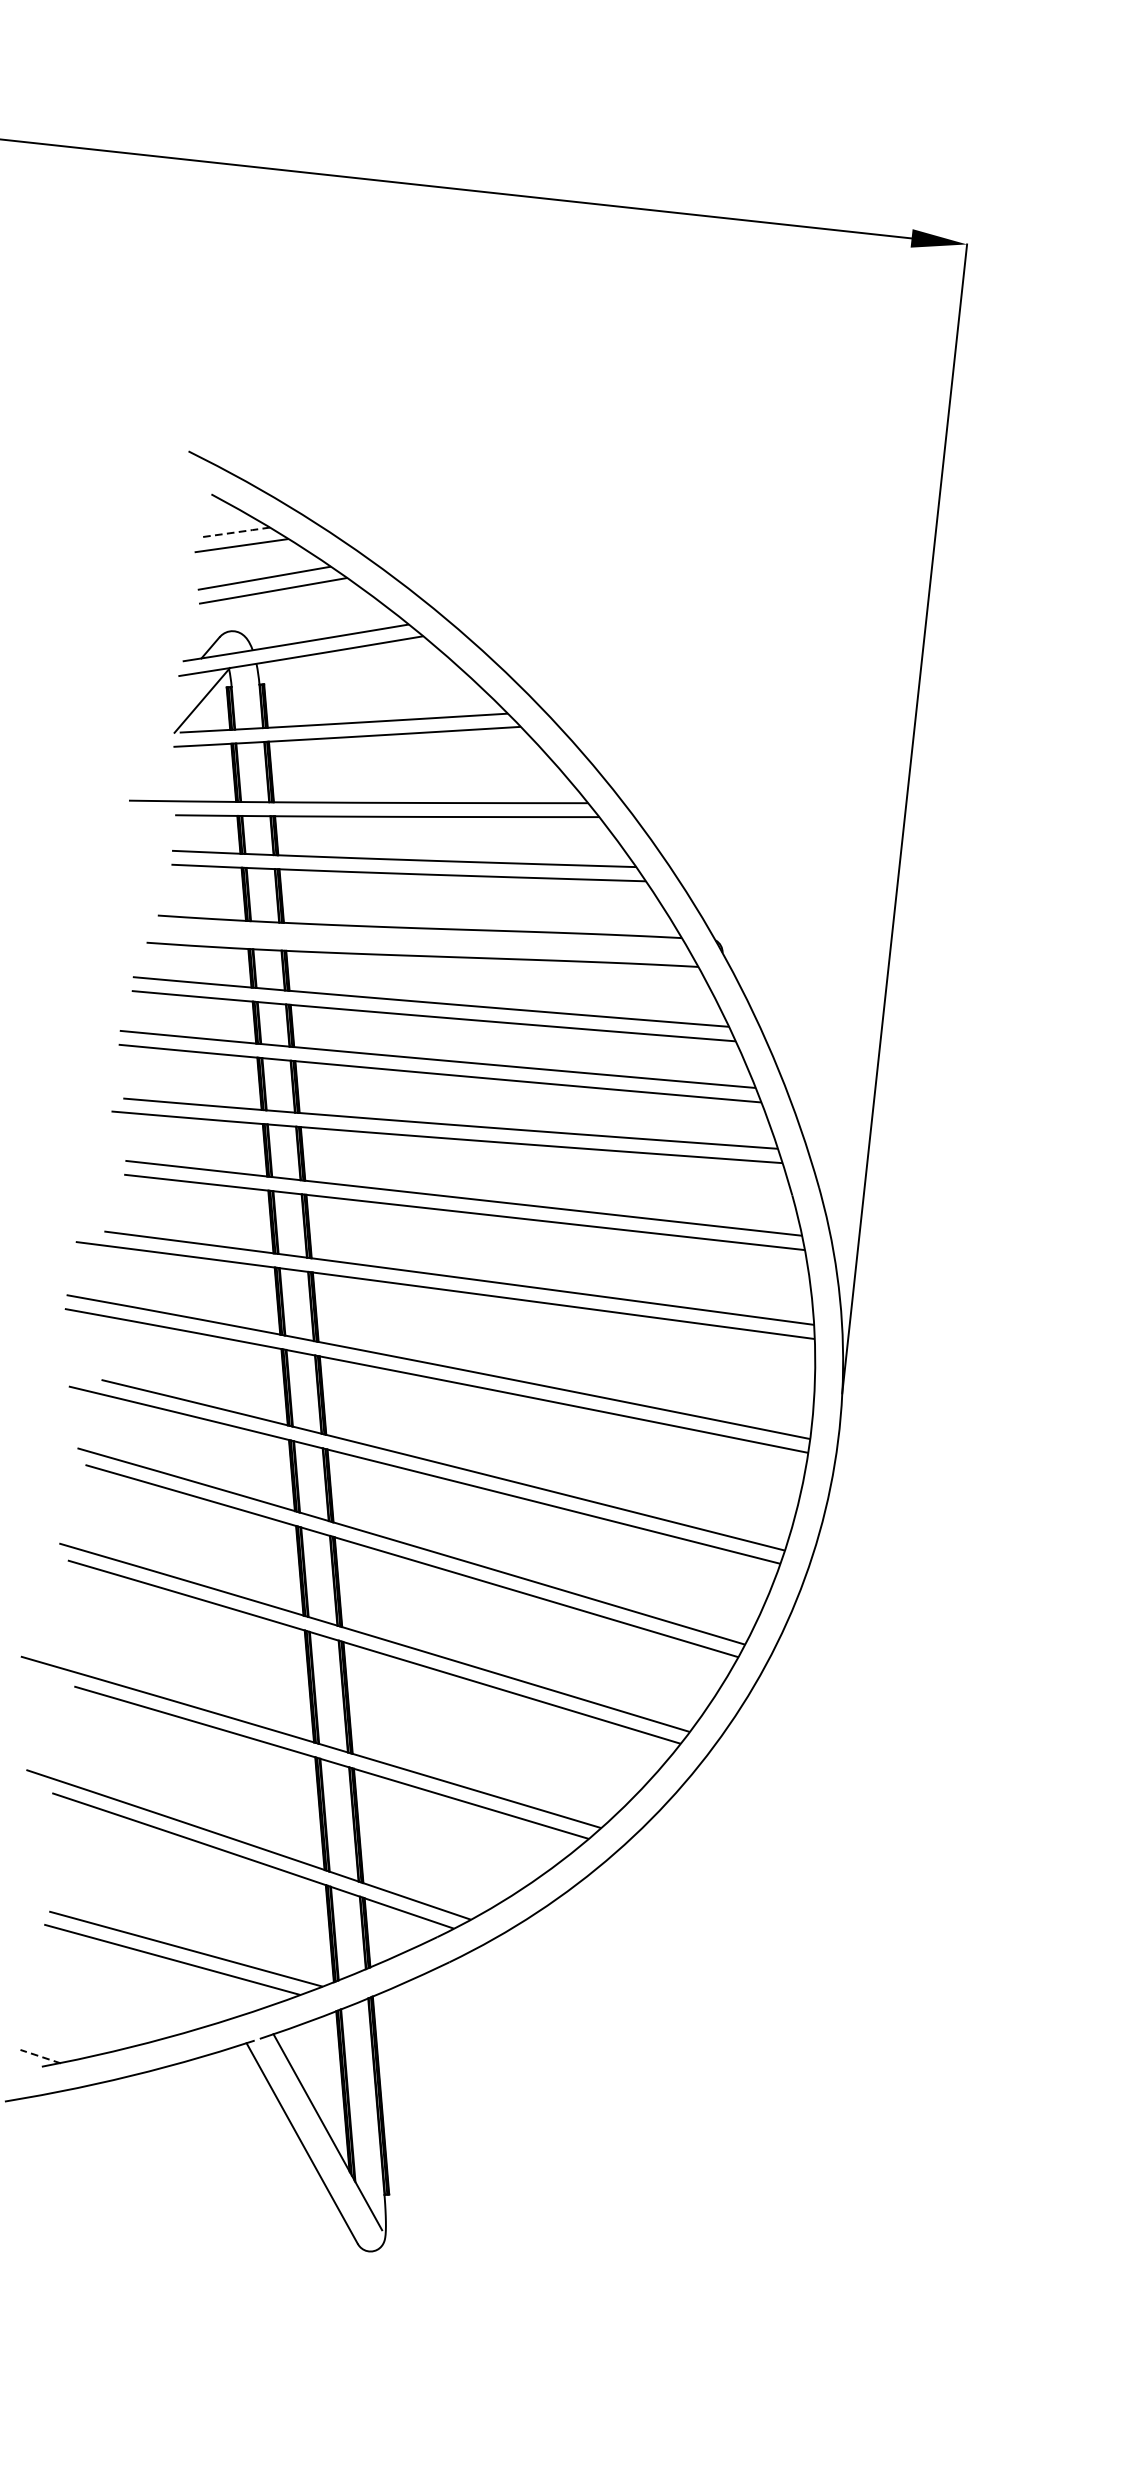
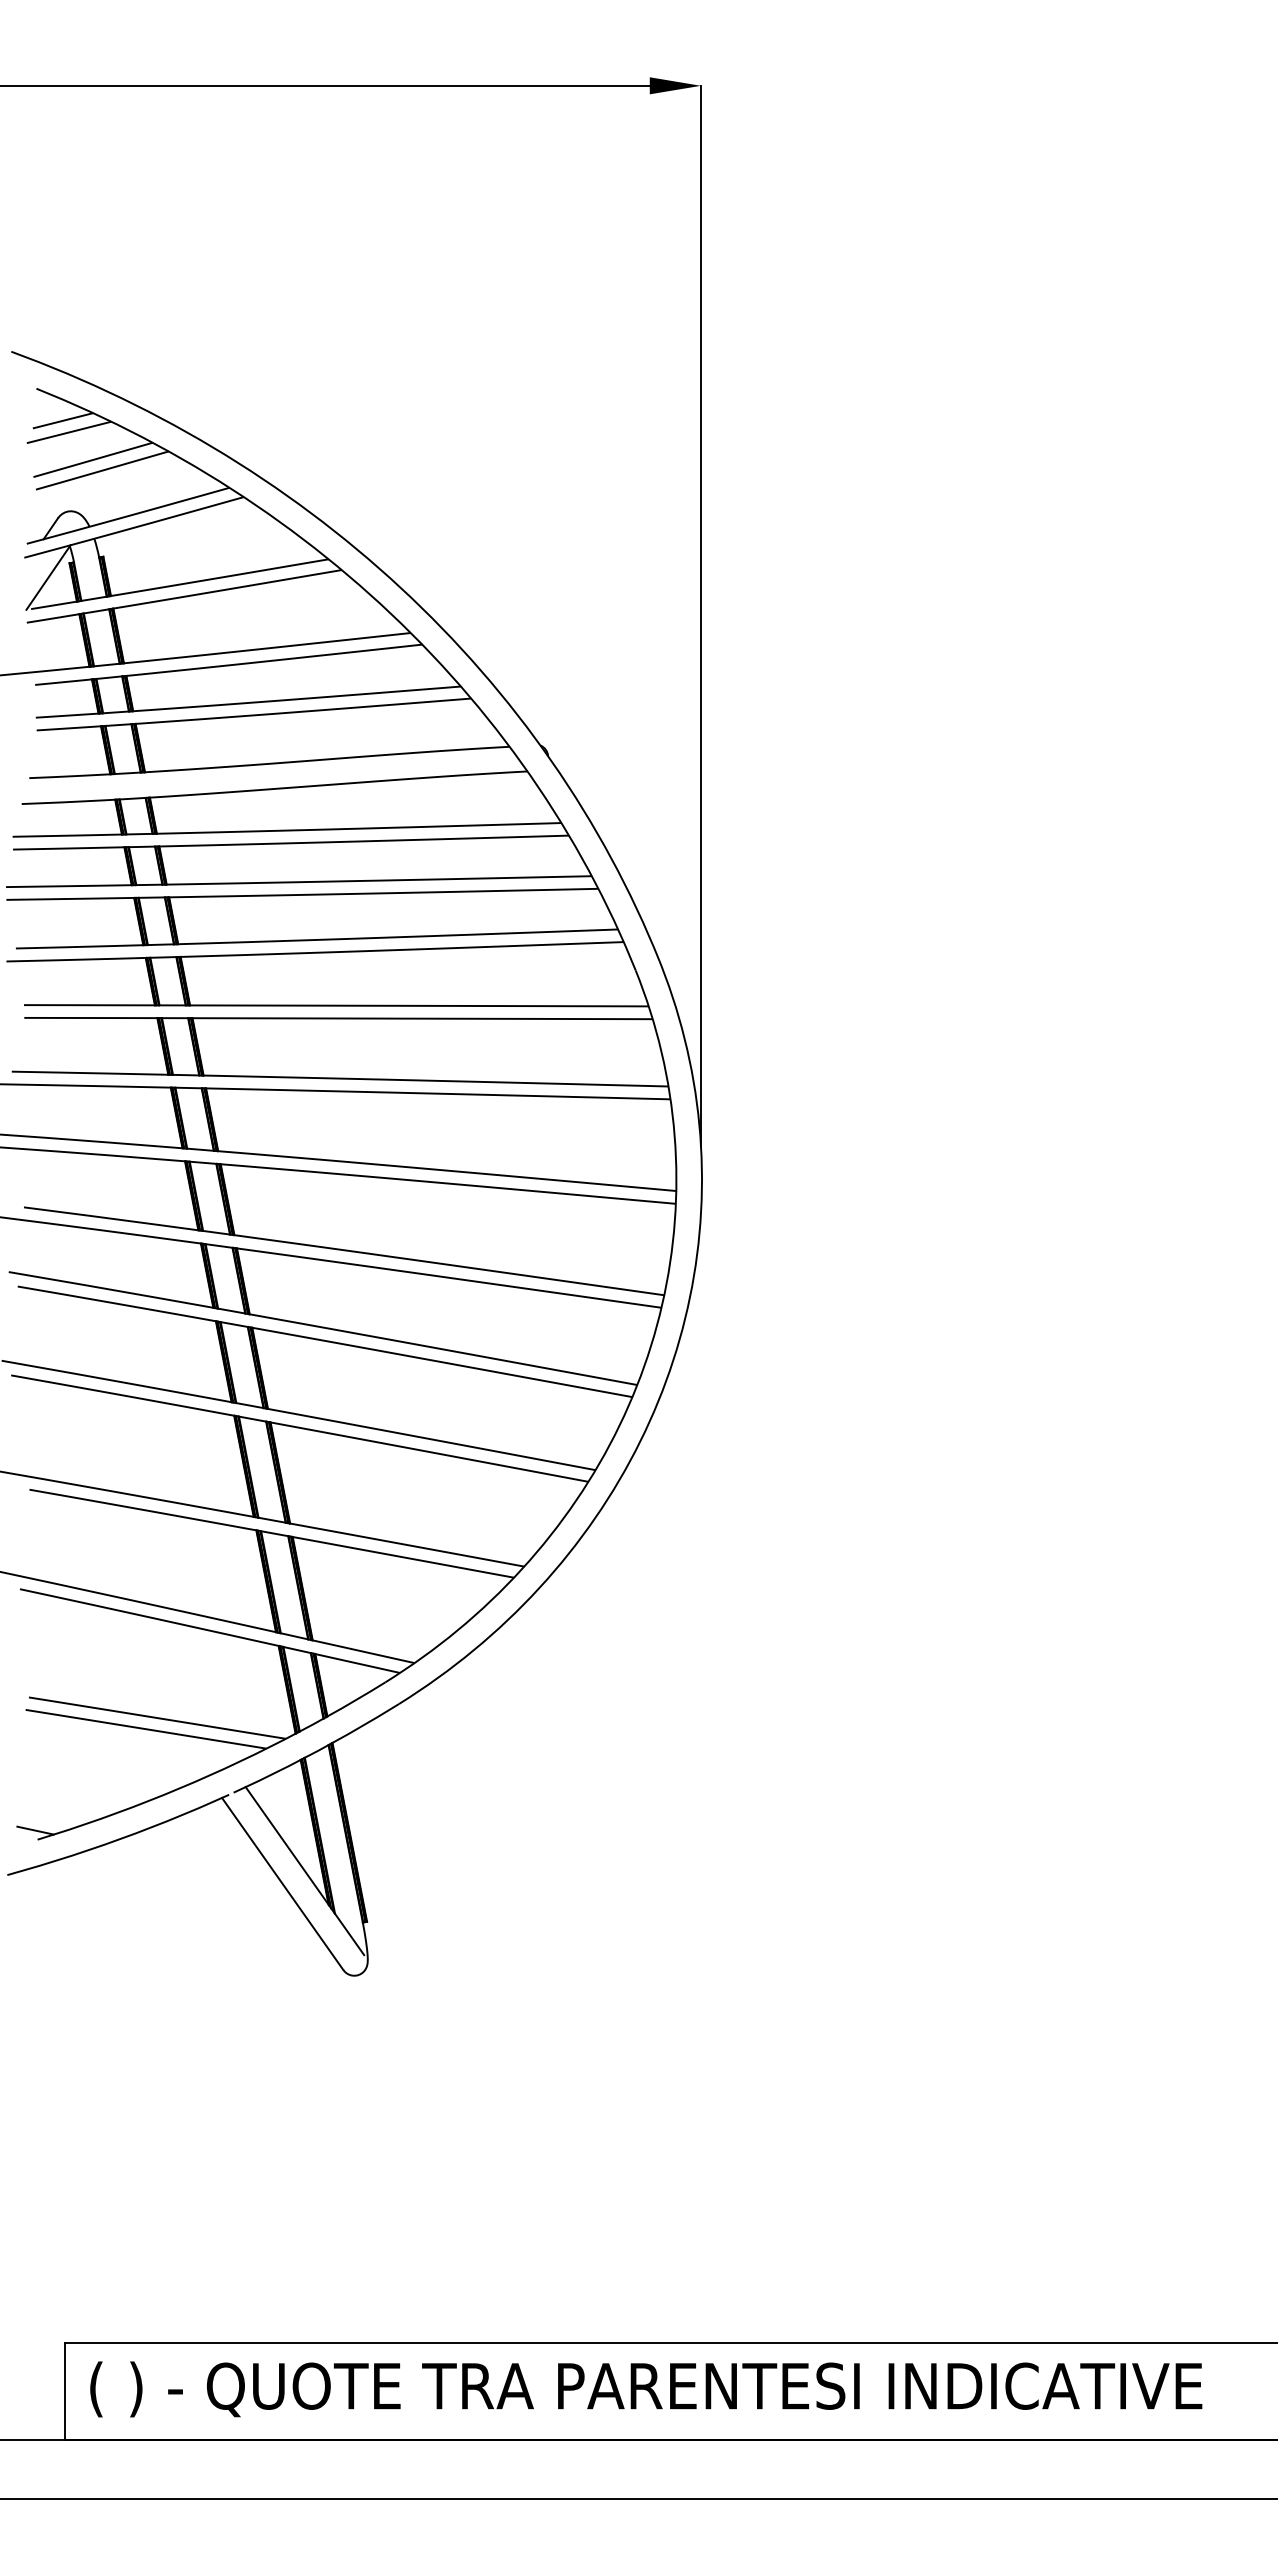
line: (235, 531) -> (62, 420), dashed -> solid
line: (40, 2056) -> (35, 1830), dashed -> solid

